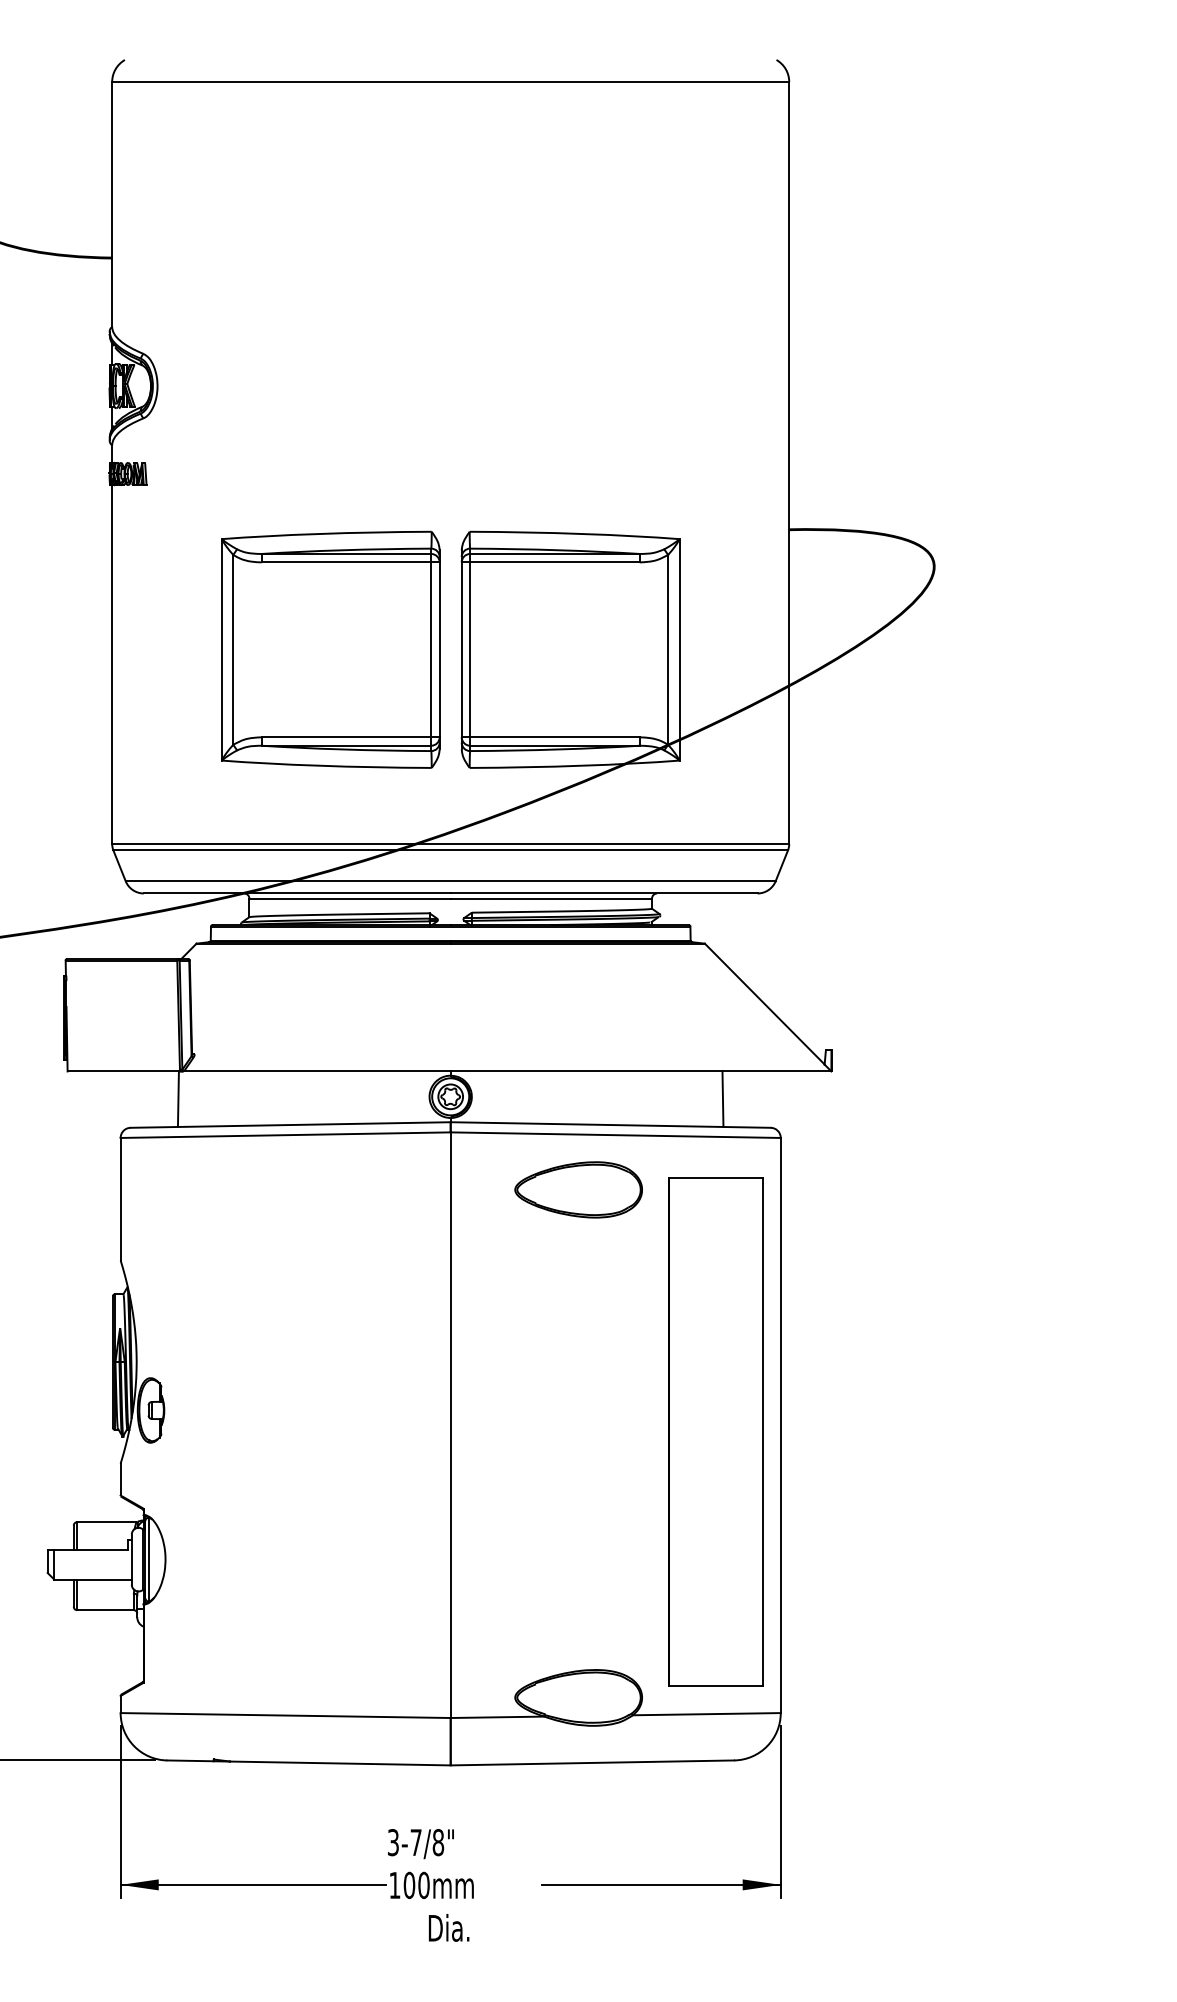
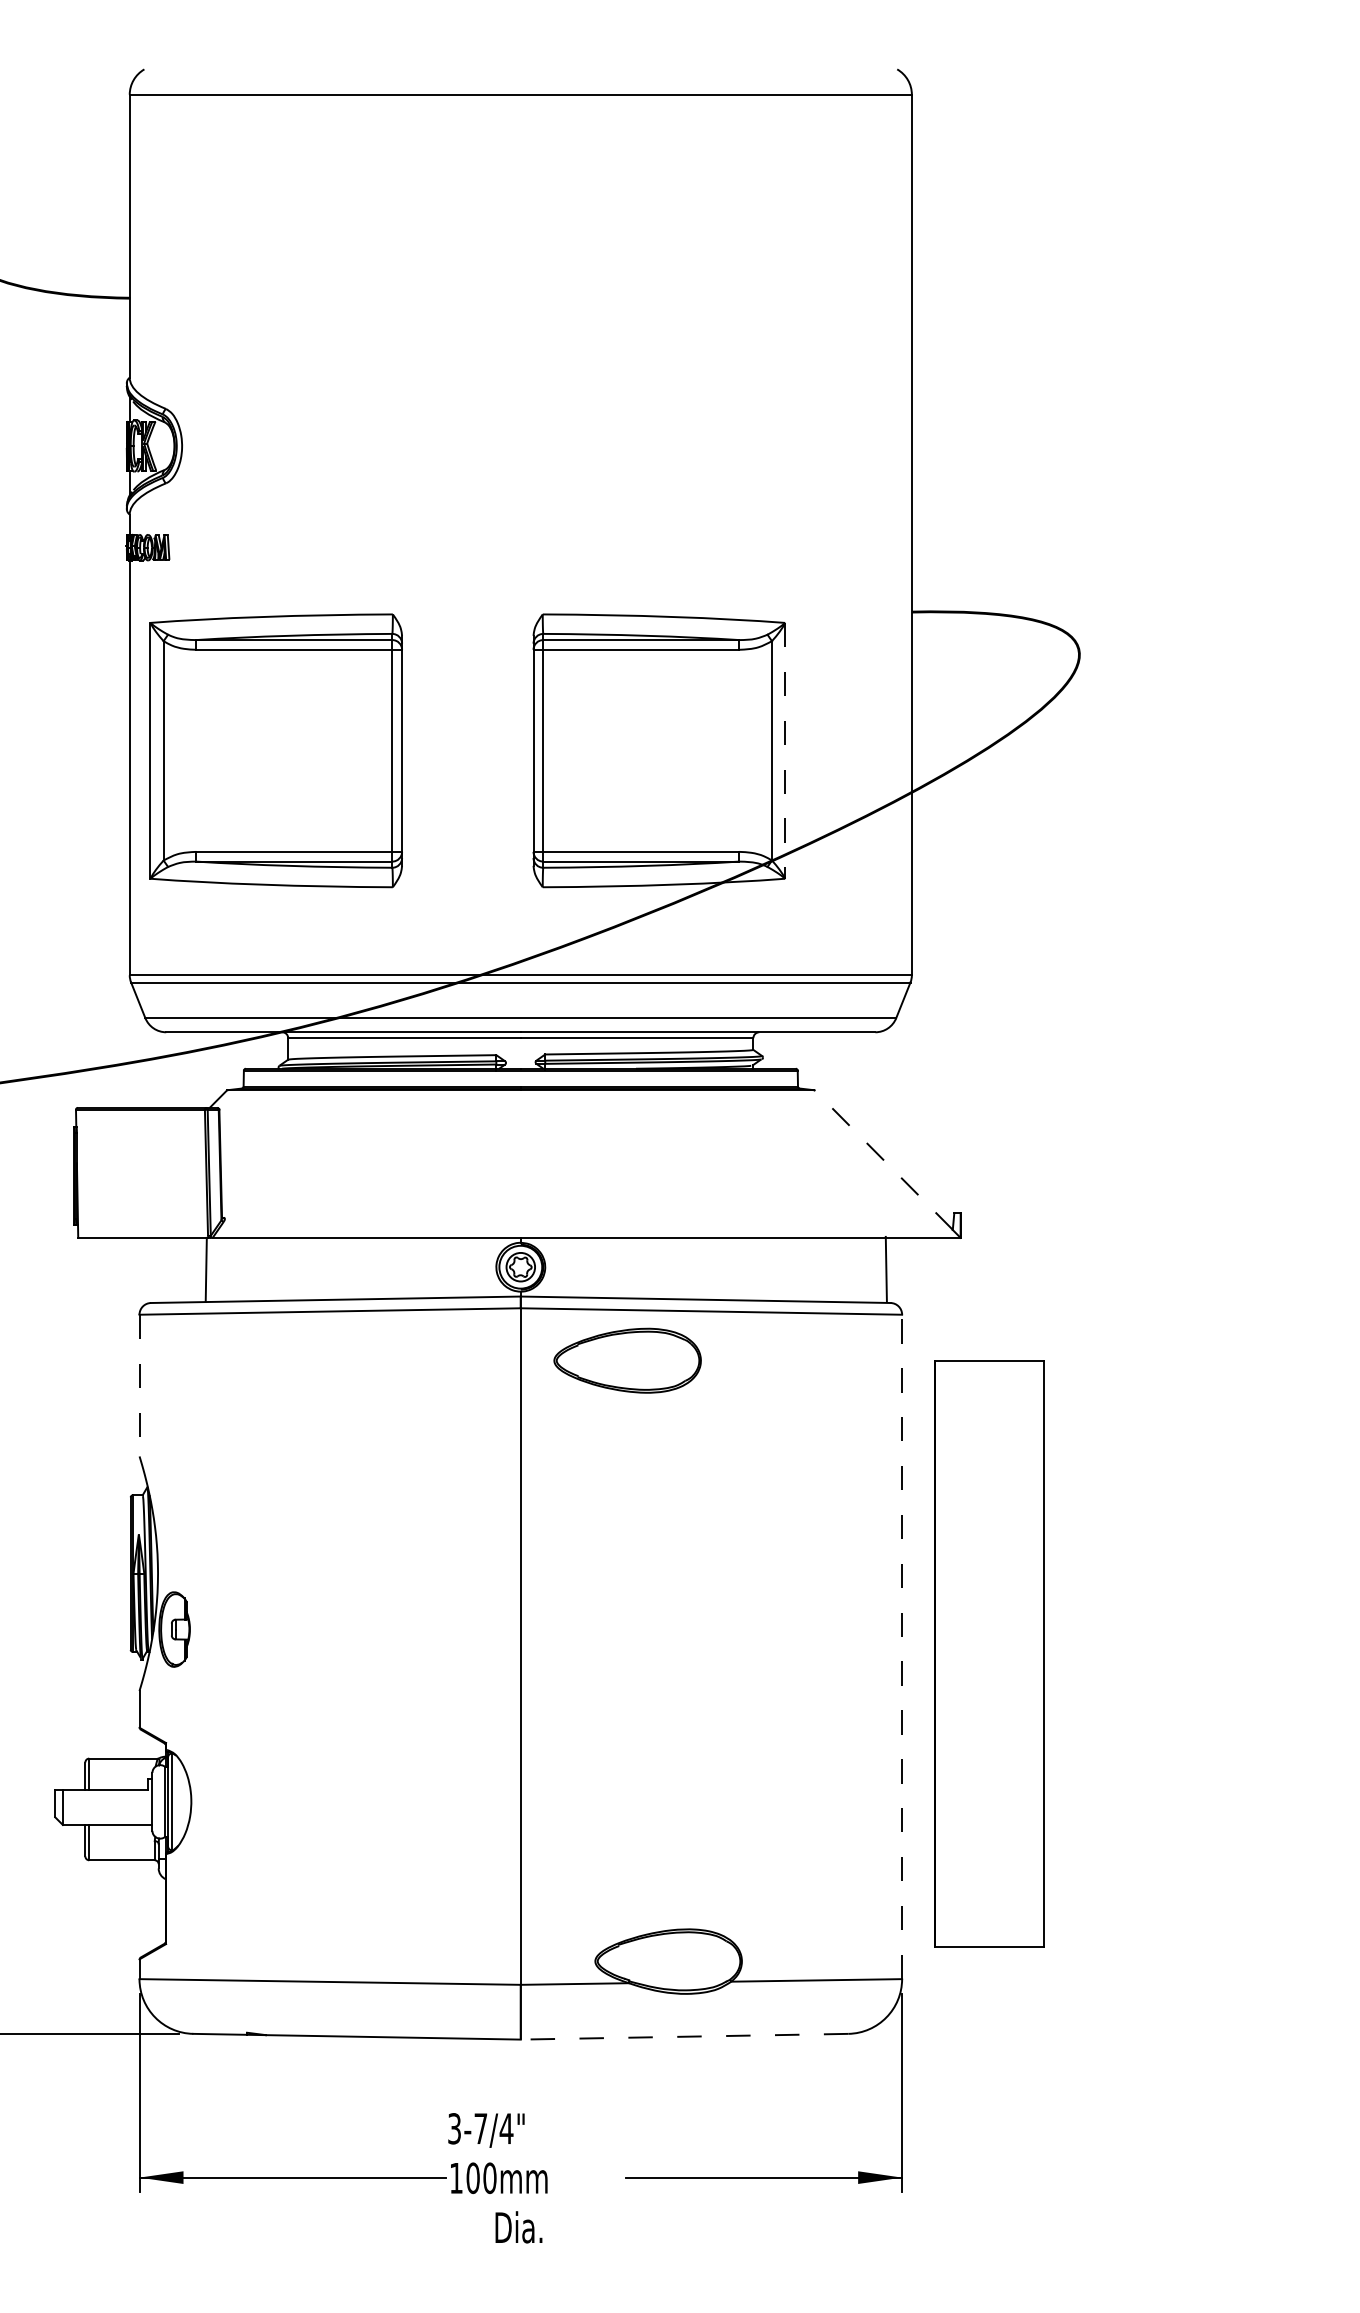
part: (330, 649) -> (275, 750), moved
line: (679, 649) -> (785, 750), solid -> dashed
line: (764, 1003) -> (883, 1159), solid -> dashed
line: (722, 1098) -> (885, 1268), moved
part: (578, 1189) -> (627, 1360), moved
line: (120, 1199) -> (139, 1385), solid -> dashed
line: (781, 1425) -> (902, 1646), solid -> dashed
part: (716, 1431) -> (989, 1653), moved
line: (592, 1762) -> (684, 2036), solid -> dashed
text: (438, 1842) -> (506, 2128), 3-7/8" -> 3-7/4"

